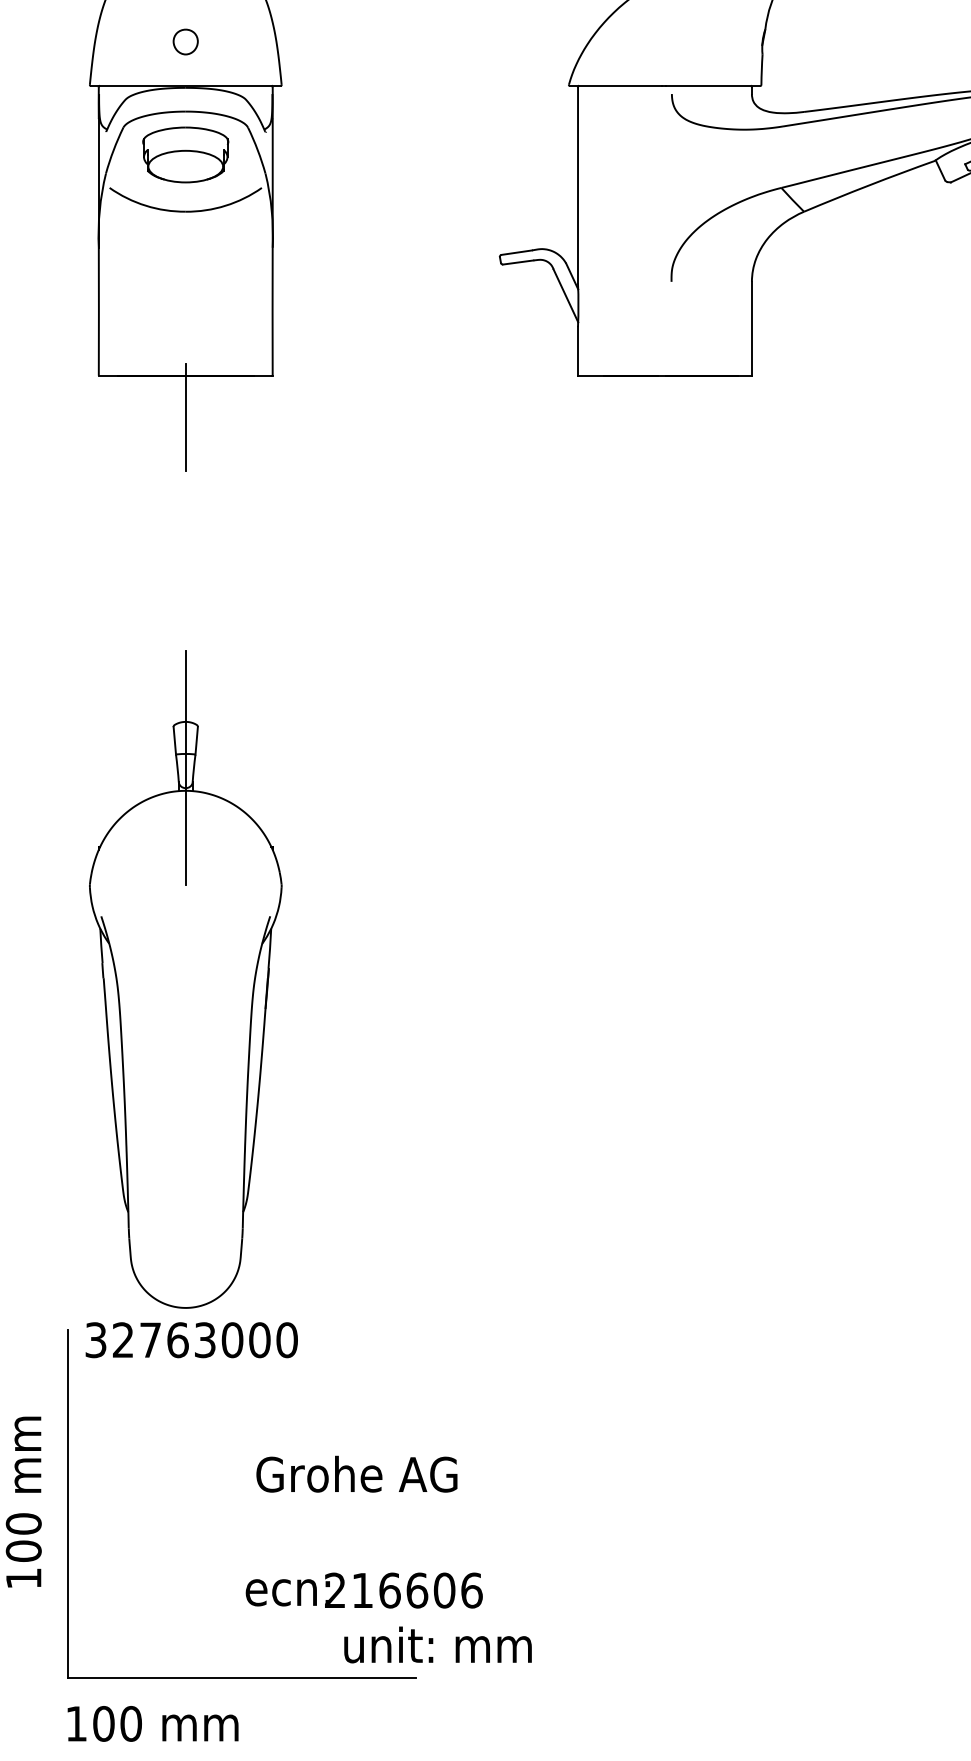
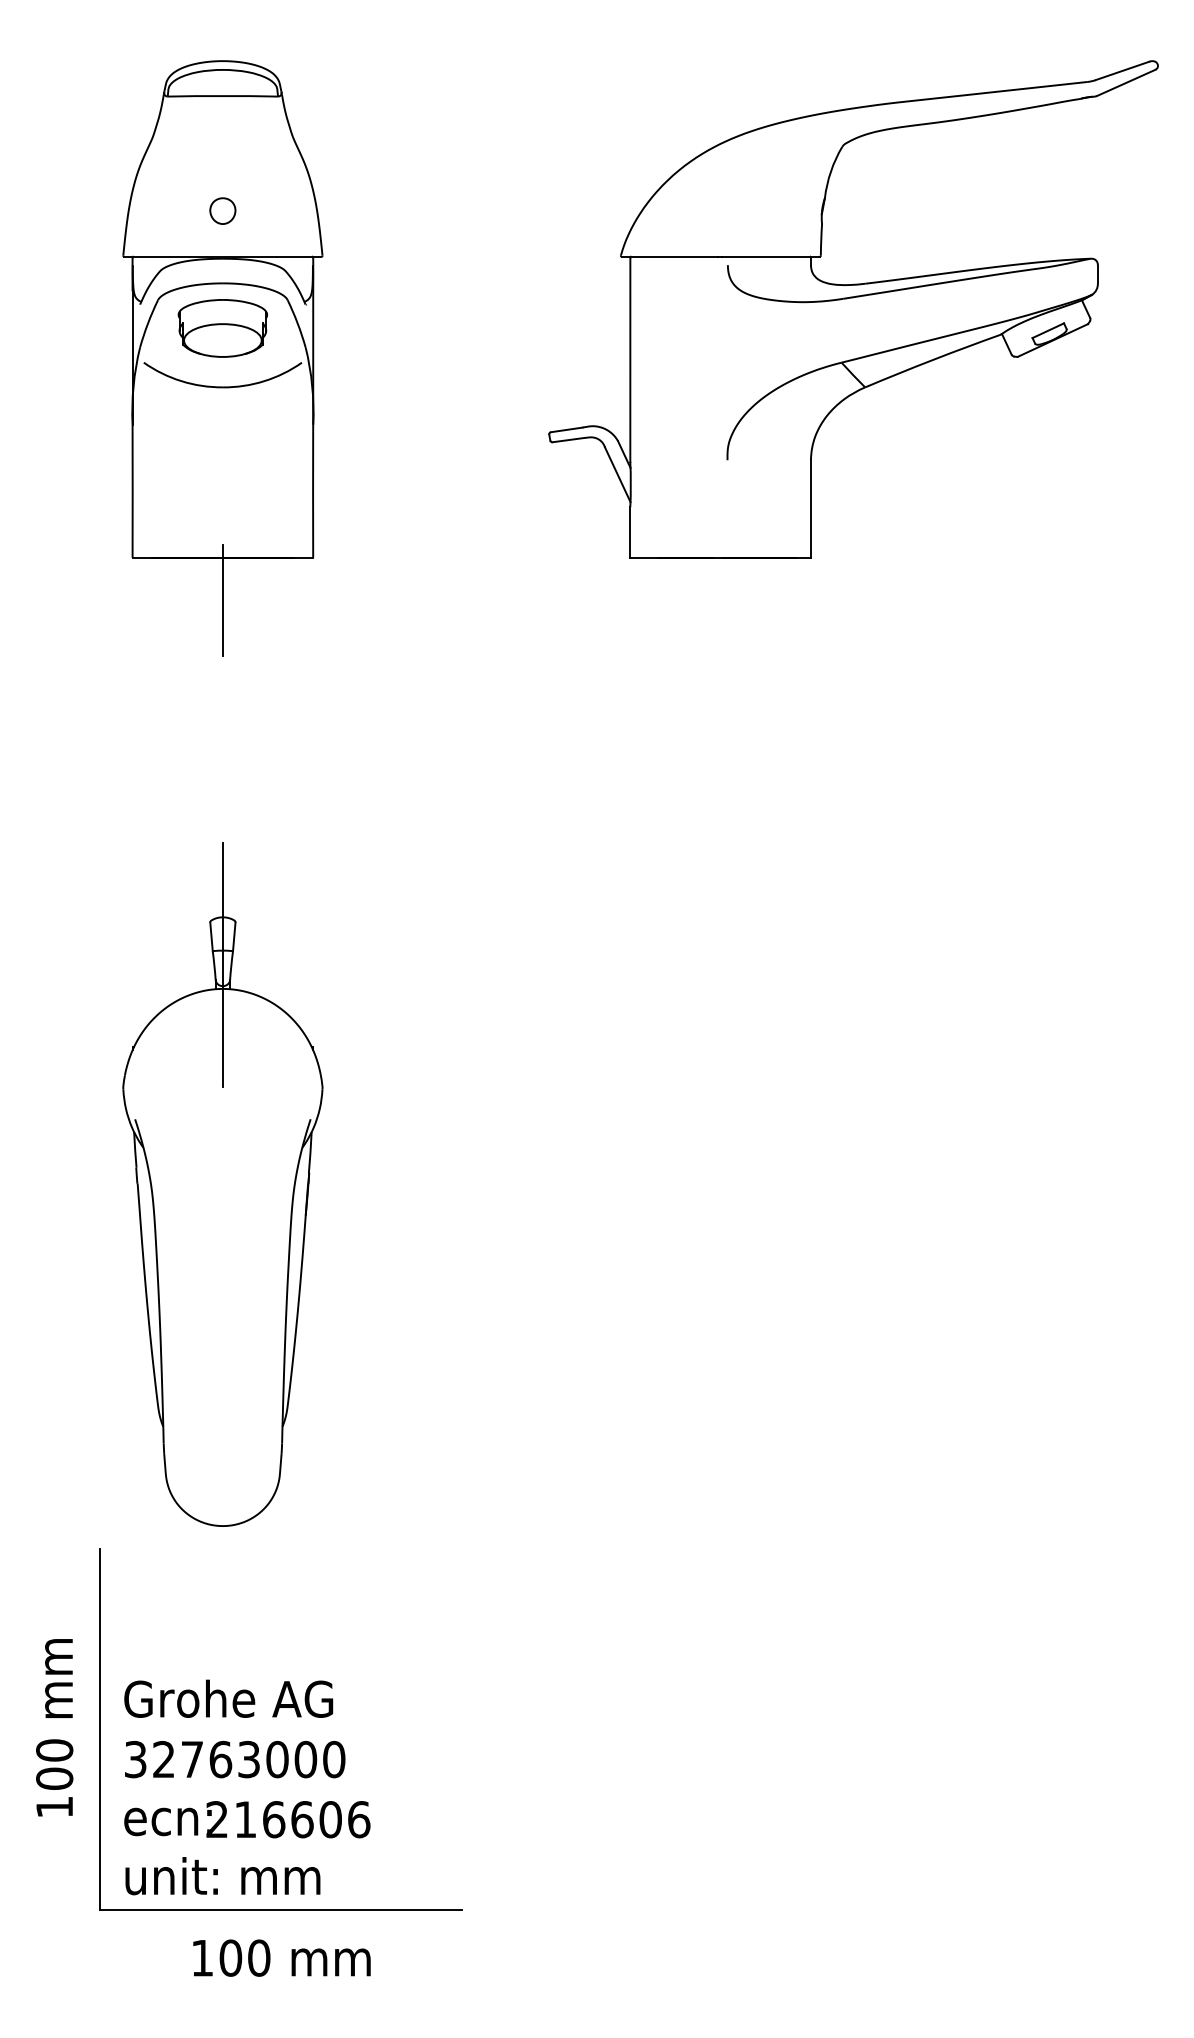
text: (192, 1340) -> (235, 1759), moved
text: (356, 1473) -> (228, 1698), moved
text: (364, 1590) -> (247, 1819), moved
text: (437, 1645) -> (222, 1876), moved
text: (152, 1723) -> (281, 1957), moved

